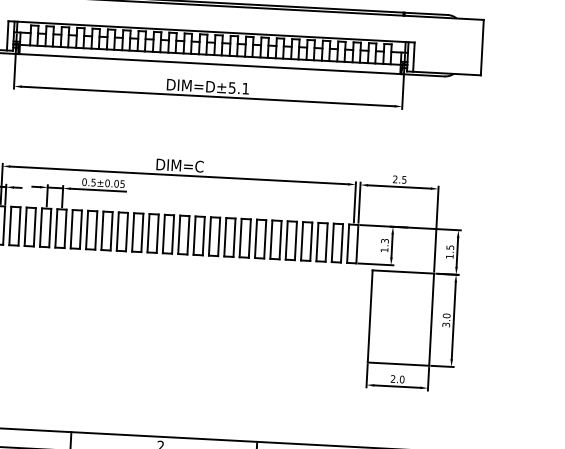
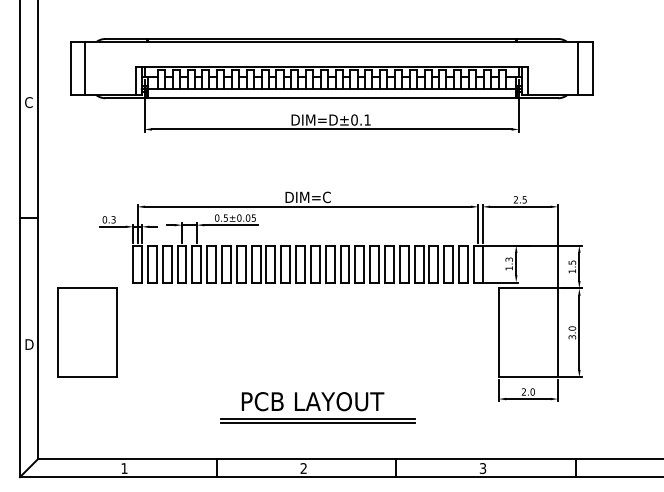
line: (467, 46) -> (578, 68), added
text: (232, 87) -> (354, 119), DIM=D±5.1 -> DIM=D±0.1
part: (178, 383) -> (317, 407), added

